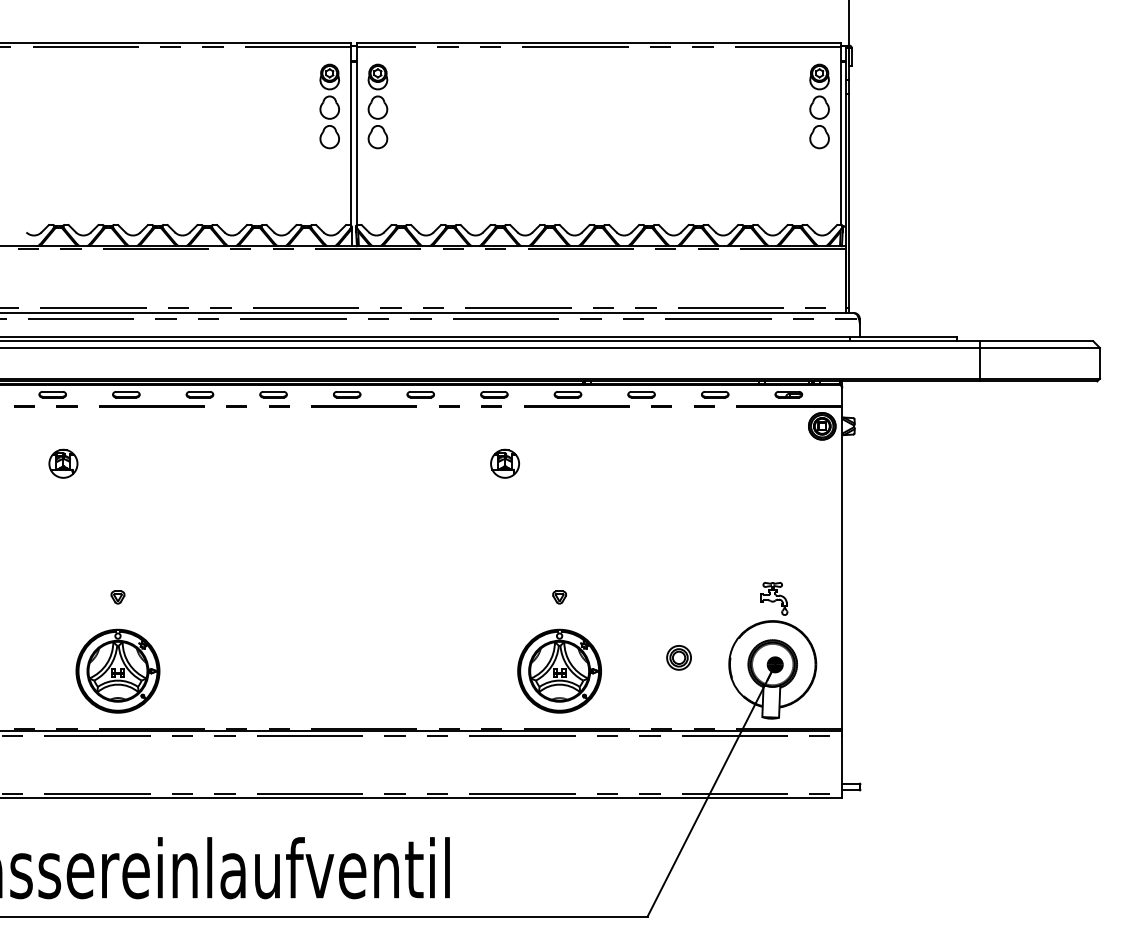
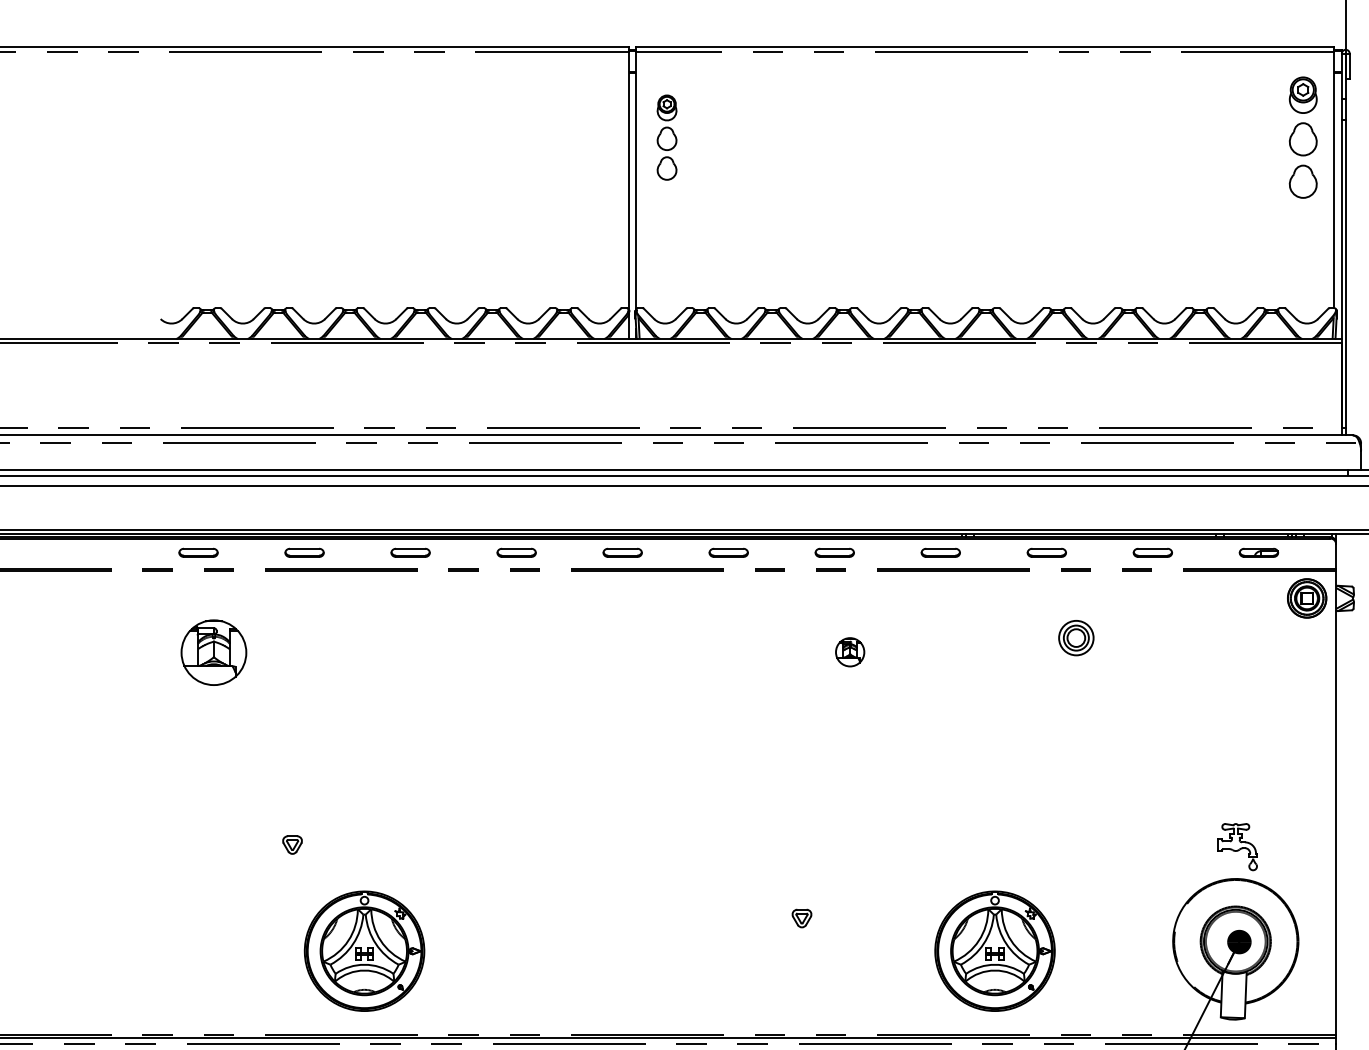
part: (329, 106) -> (597, 137), removed
part: (377, 106) -> (666, 137), size x0.7
part: (63, 463) -> (214, 651), size x1.6
part: (504, 463) -> (849, 651), size x0.7
part: (559, 597) -> (801, 918), moved
part: (678, 657) -> (1075, 637), moved
part: (117, 670) -> (363, 950), moved
part: (559, 670) -> (994, 950), moved

